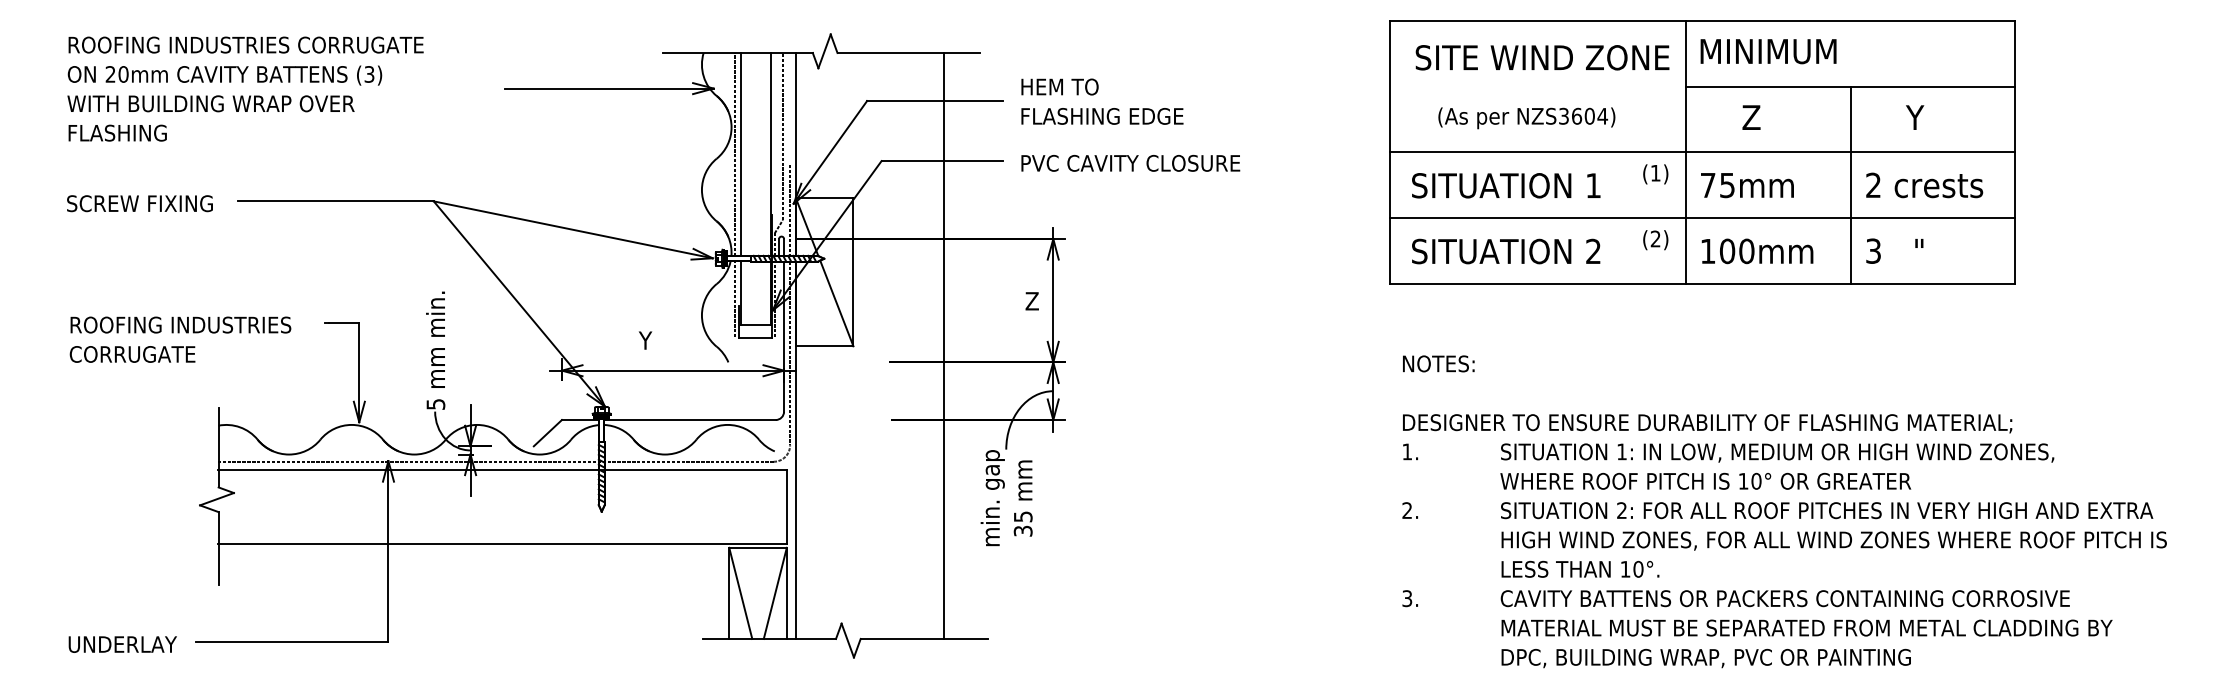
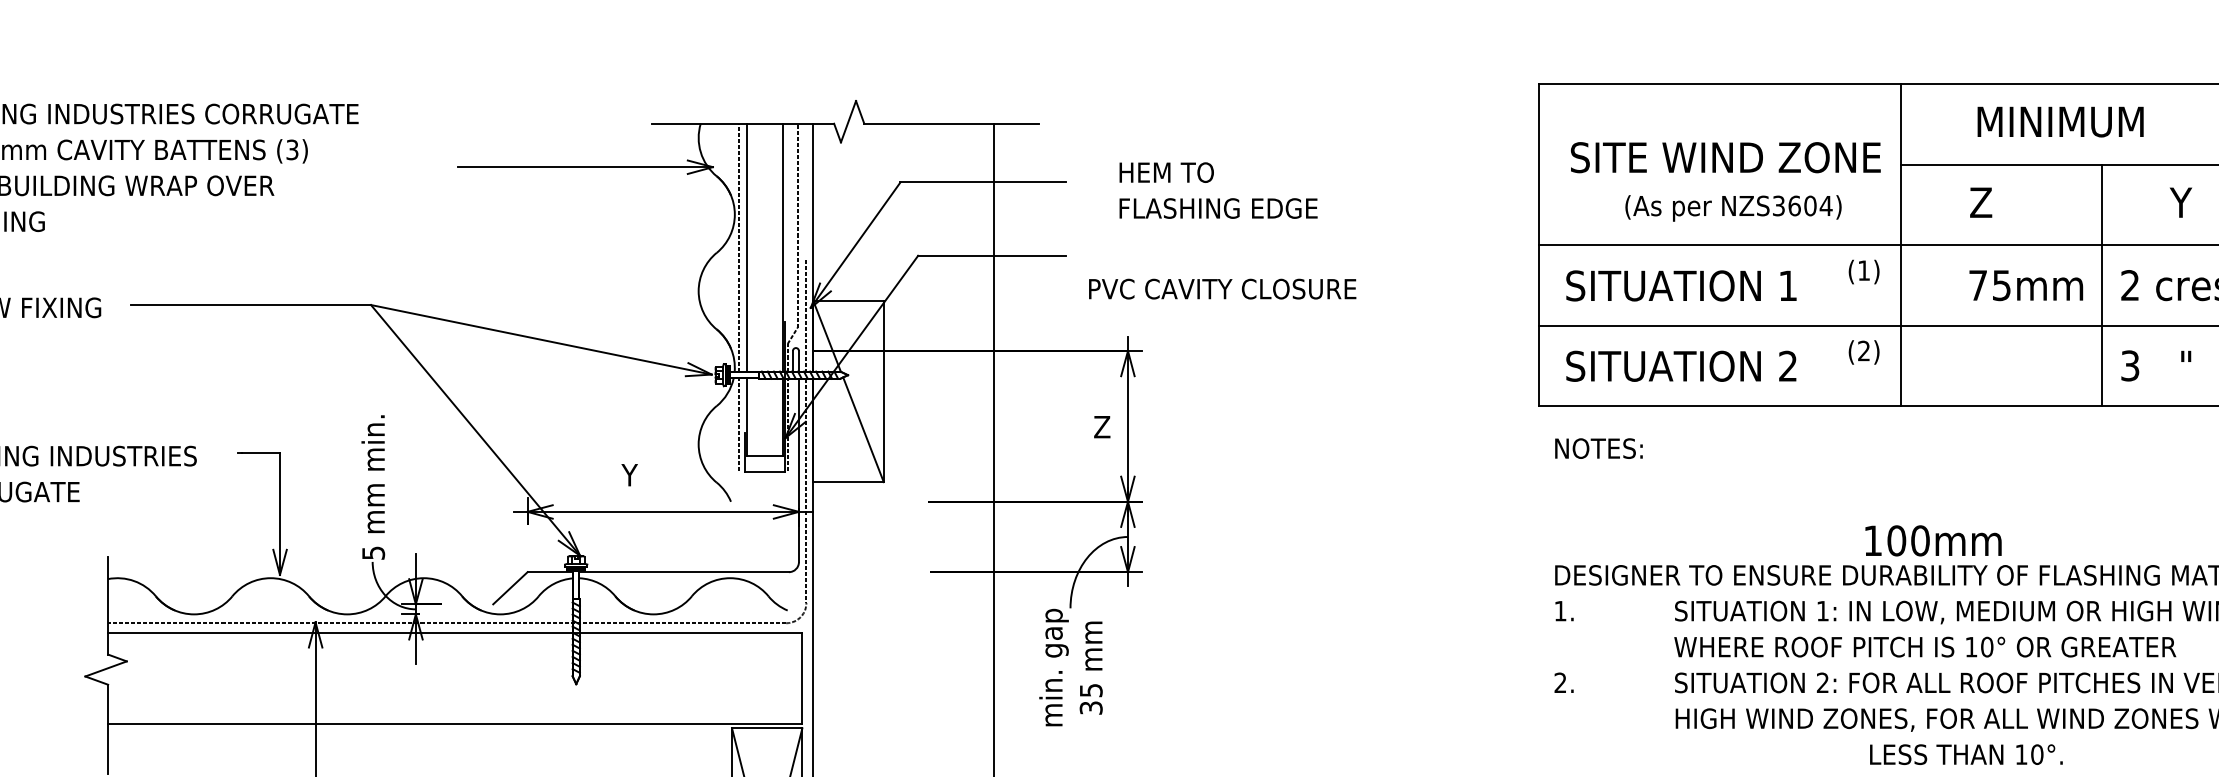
text: (1768, 51) -> (2060, 121), moved
text: (1542, 57) -> (1725, 157), moved
text: (1102, 101) -> (1218, 190), moved
text: (1526, 118) -> (1733, 208), moved
text: (1130, 162) -> (1222, 288), moved
text: (1747, 185) -> (2026, 285), moved
text: (1757, 251) -> (1933, 541), moved
text: (1438, 363) -> (1598, 448), moved
text: (1580, 568) -> (1966, 753), moved

